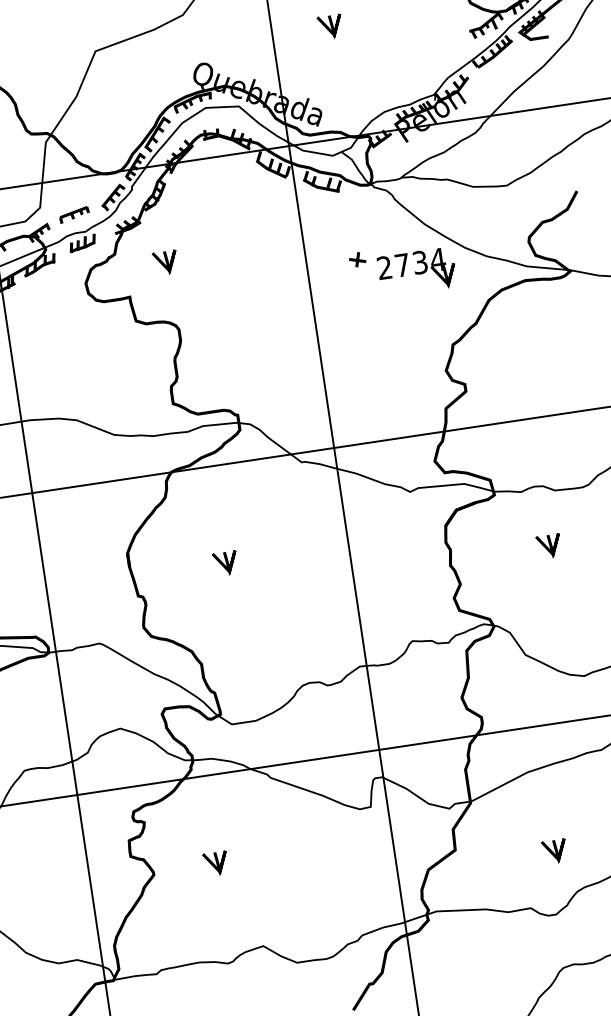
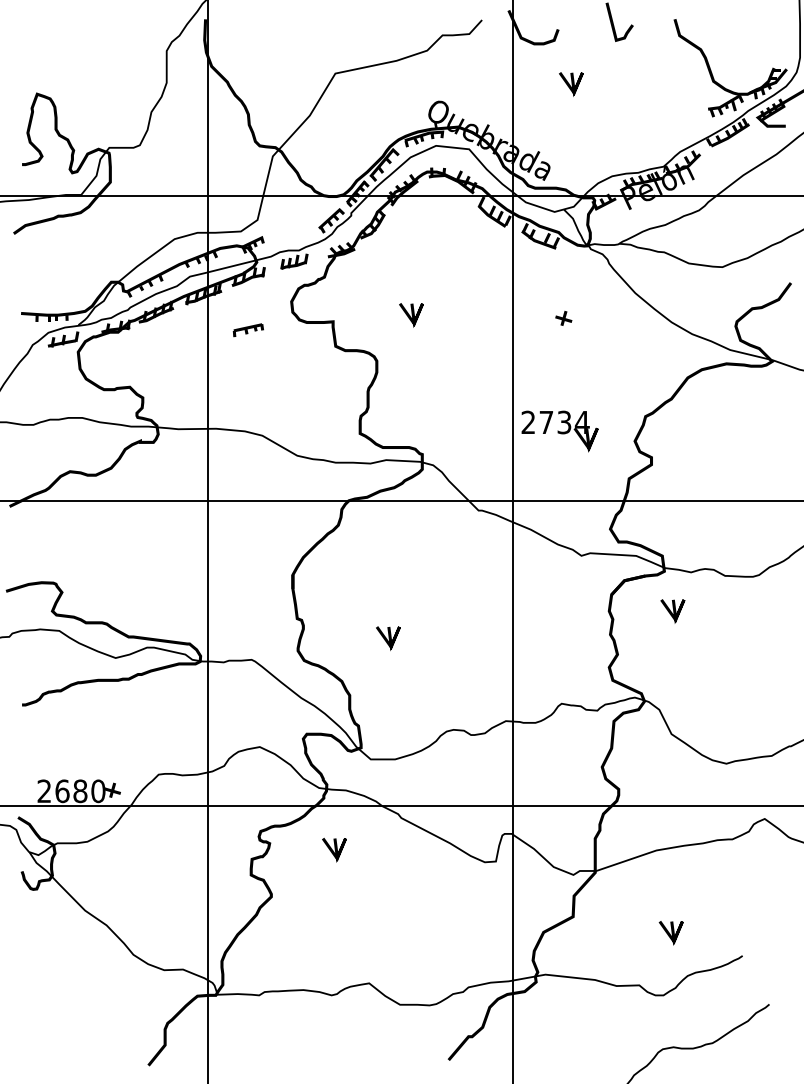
part: (73, 215) -> (247, 330), moved
line: (165, 263) -> (411, 315), moved
text: (416, 272) -> (559, 431), moved
line: (547, 546) -> (671, 611), moved
line: (225, 563) -> (388, 638), moved
line: (215, 863) -> (334, 849), moved

